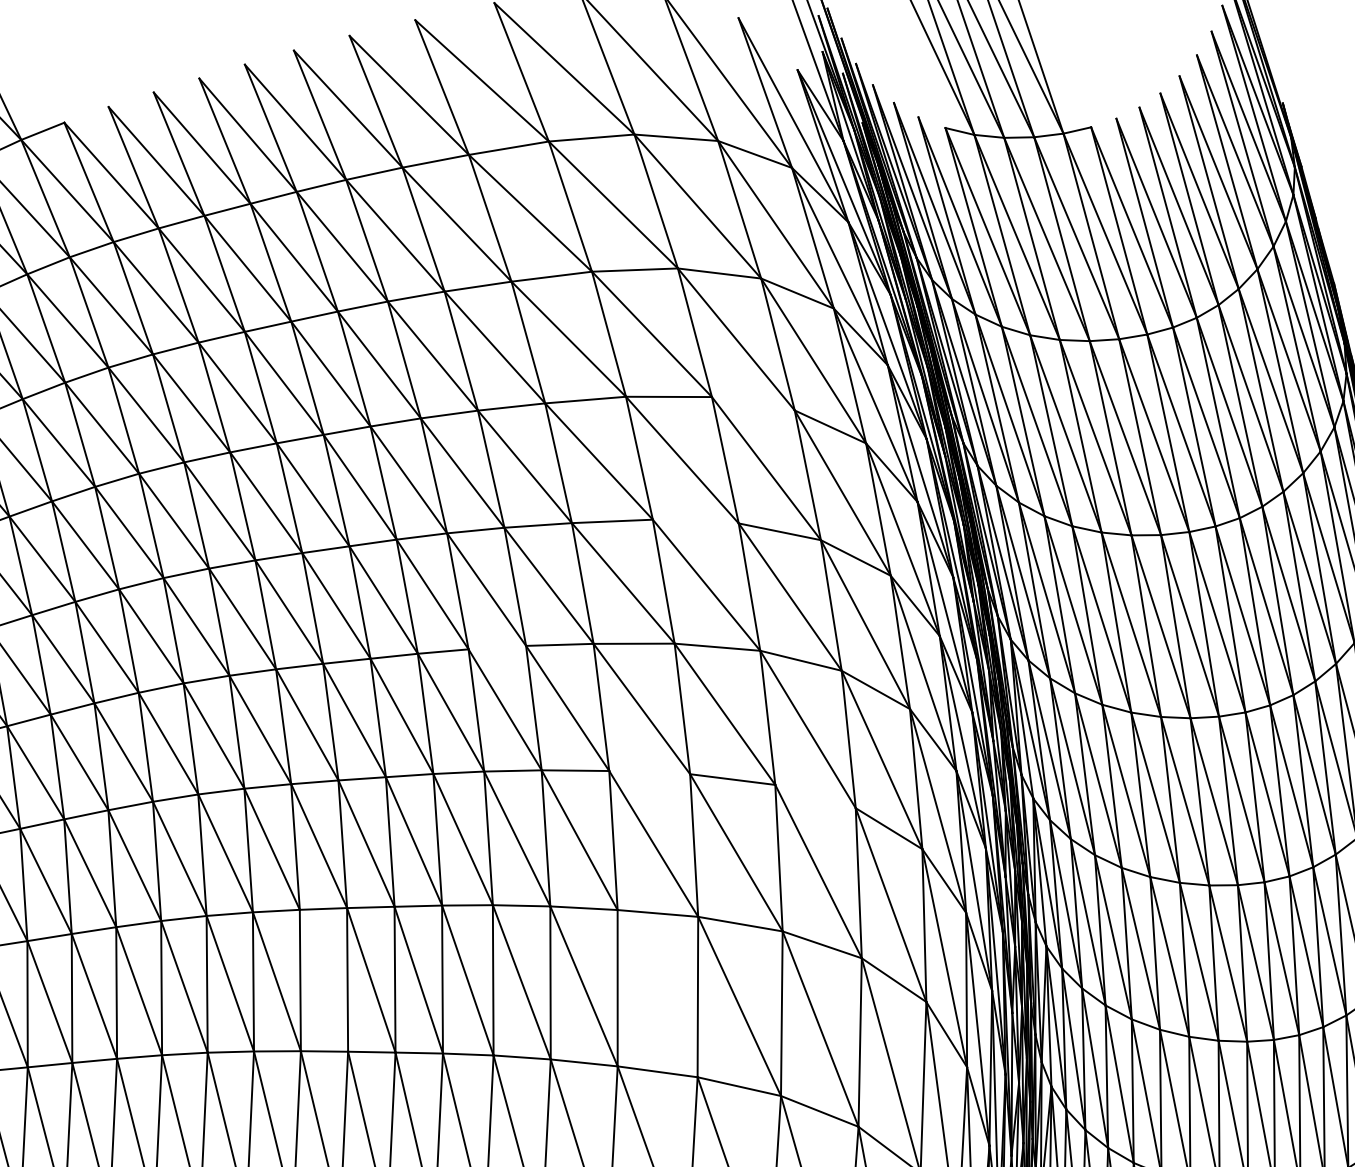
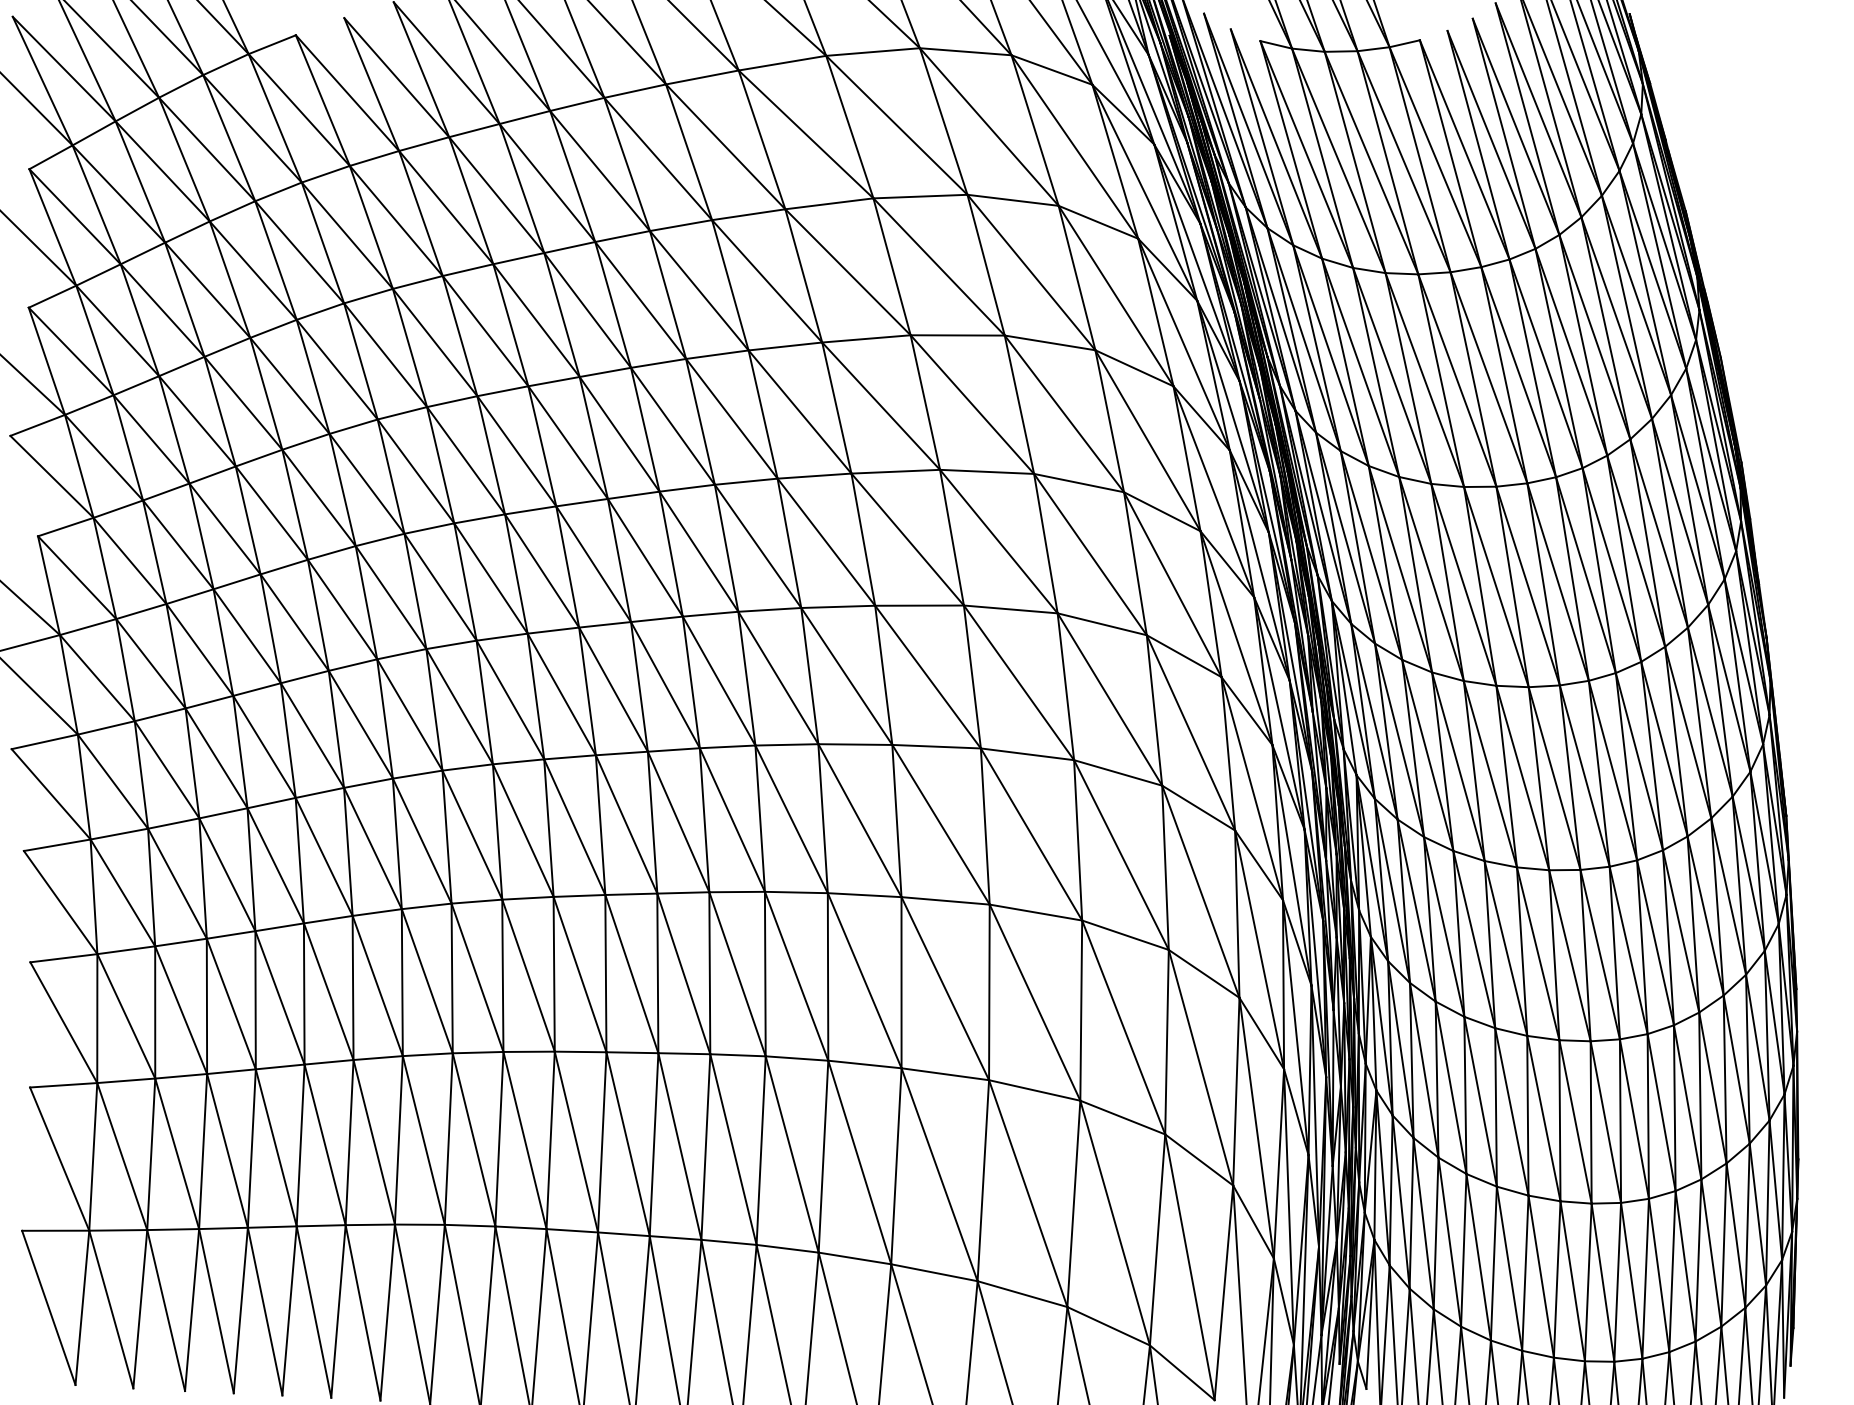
line: (752, 403) -> (1049, 342), added
line: (696, 521) -> (987, 471), added
line: (497, 647) -> (769, 609), added
line: (649, 772) -> (936, 746), added
line: (815, 796) -> (1118, 772), added
line: (323, 980) -> (579, 974), added
line: (657, 993) -> (945, 988), added

